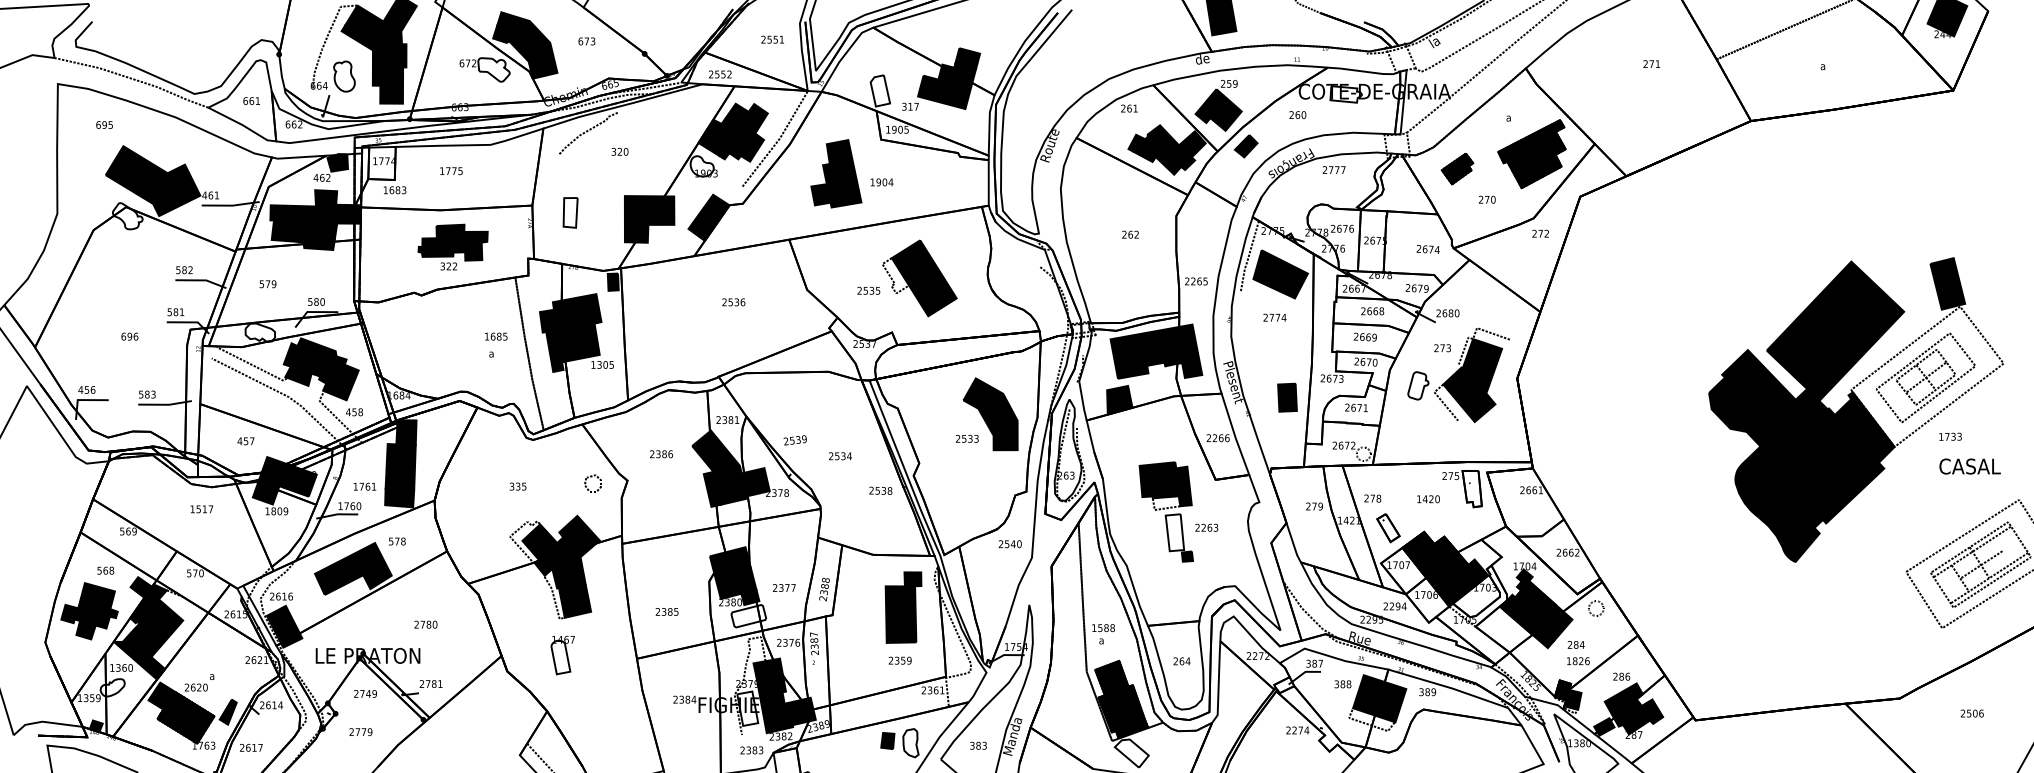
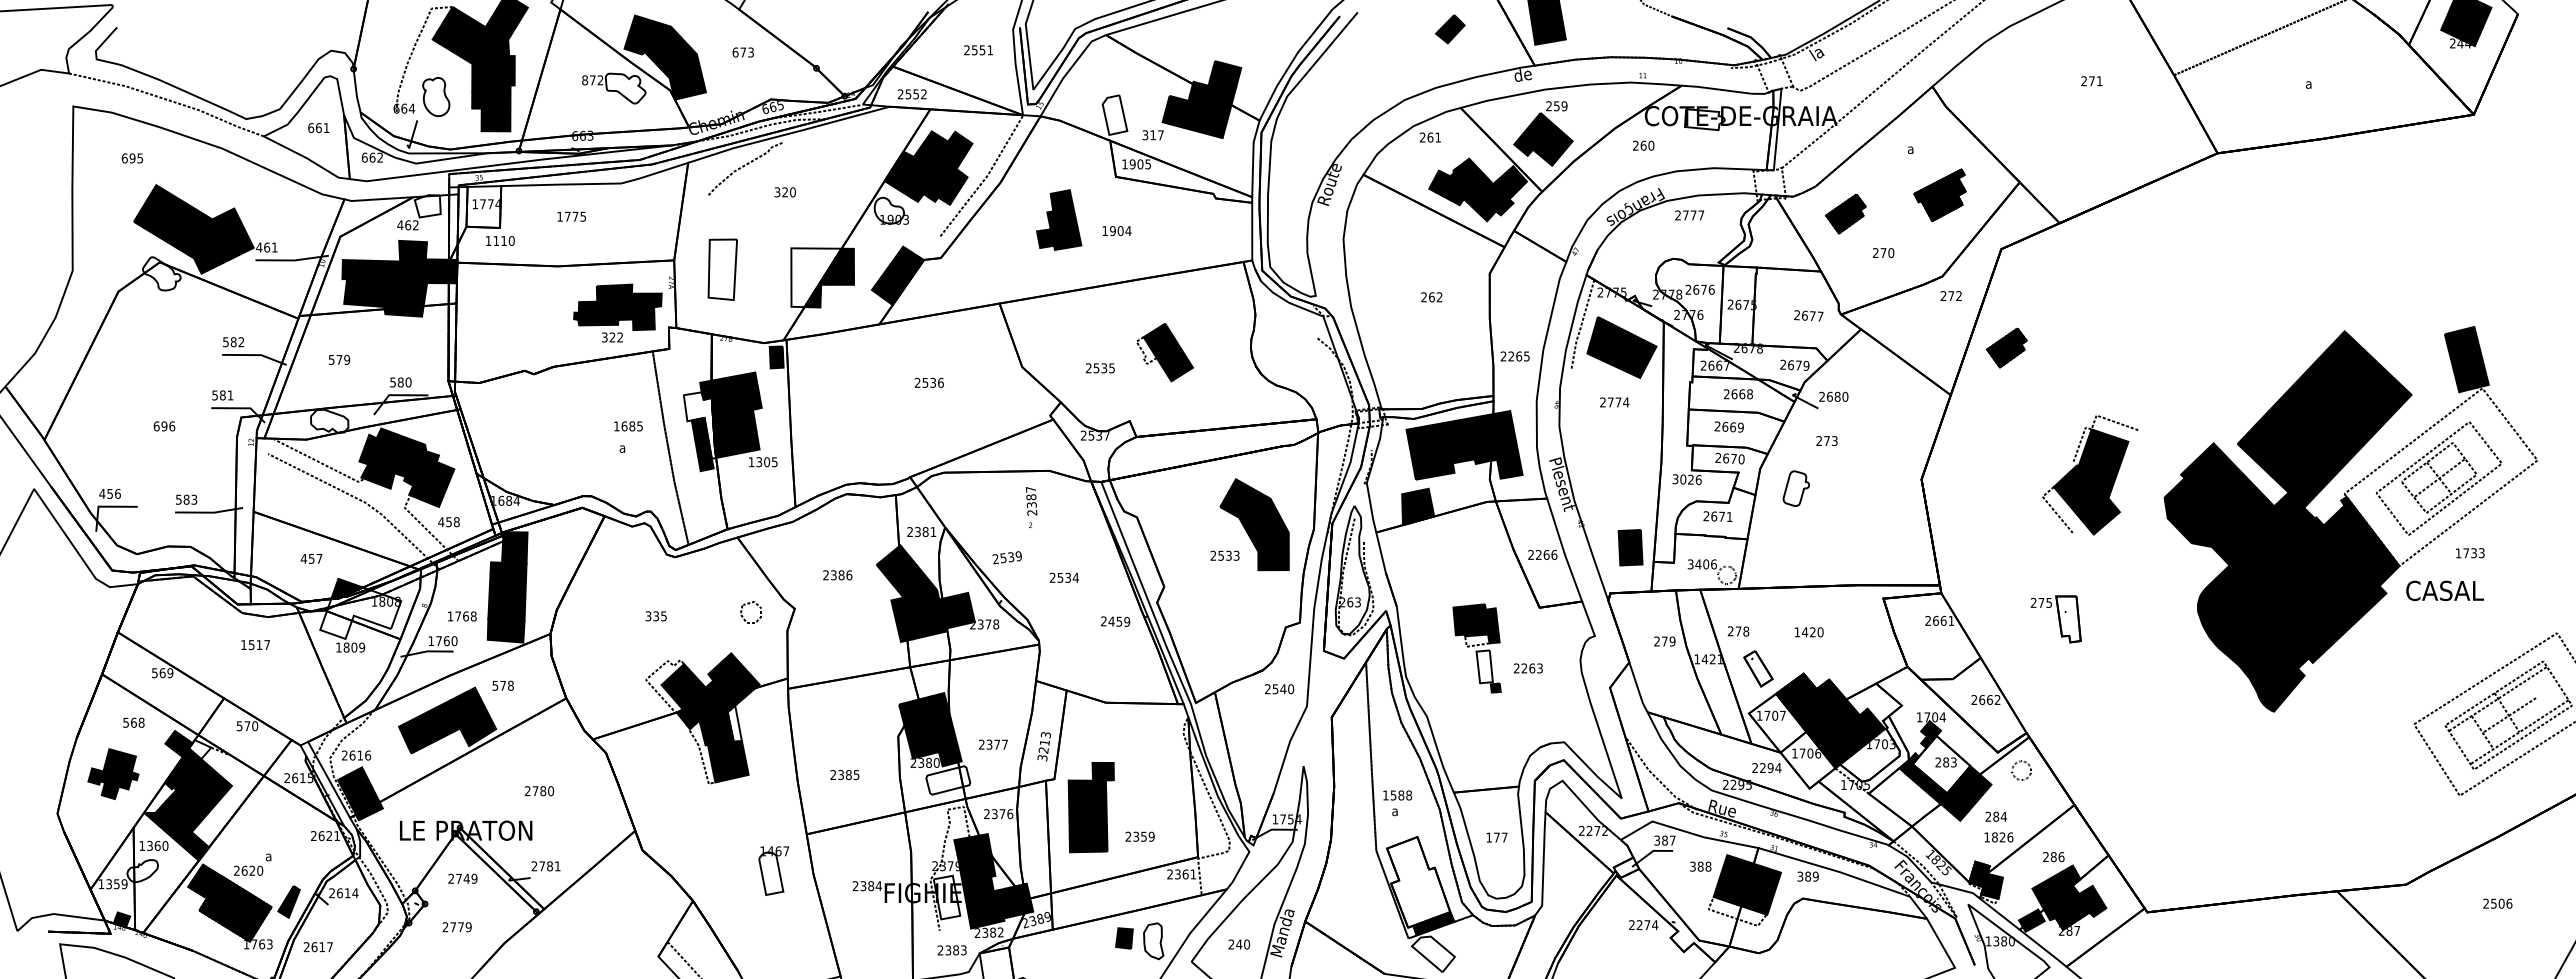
text: (462, 63) -> (585, 80), 672 -> 872
part: (1245, 146) -> (1449, 29), moved
part: (1531, 154) -> (1939, 195), size x0.6
fill: (337, 163) -> (427, 206), removed
part: (835, 173) -> (1058, 219), size x0.7
text: (397, 190) -> (503, 241), 1683 -> 1110
part: (570, 212) -> (722, 269), size x1.6
fill: (644, 219) -> (816, 277), removed
part: (452, 246) -> (617, 312), moved
text: (1437, 249) -> (1820, 316), 2674 -> 2677
part: (1584, 275) -> (2006, 348), added
part: (919, 278) -> (1164, 352), size x0.6
fill: (552, 335) -> (699, 425), removed
part: (1472, 375) -> (2090, 475), moved
text: (1331, 378) -> (1686, 479), 2673 -> 3026
part: (1287, 397) -> (1630, 547), moved
text: (1343, 445) -> (1701, 564), 2672 -> 3406
text: (1969, 466) -> (2444, 590), moved
fill: (284, 483) -> (360, 612), removed
text: (373, 486) -> (473, 616), 1761 -> 1768
part: (1461, 489) -> (2055, 619), moved
text: (883, 490) -> (1119, 621), 2538 -> 2459
part: (1165, 512) -> (1476, 648), size x0.7
fill: (579, 571) -> (734, 723), removed
text: (824, 589) -> (1044, 746), 2388 -> 3213
fill: (158, 591) -> (200, 749), removed
fill: (1533, 603) -> (1941, 764), removed
part: (902, 607) -> (1090, 807), moved
part: (89, 610) -> (113, 773), size x0.7
text: (814, 648) -> (1031, 507), moved
part: (562, 654) -> (773, 870), moved
text: (1181, 661) -> (1496, 837), 264 -> 177
fill: (1120, 696) -> (1418, 882), removed
text: (978, 745) -> (1239, 944), 383 -> 240

